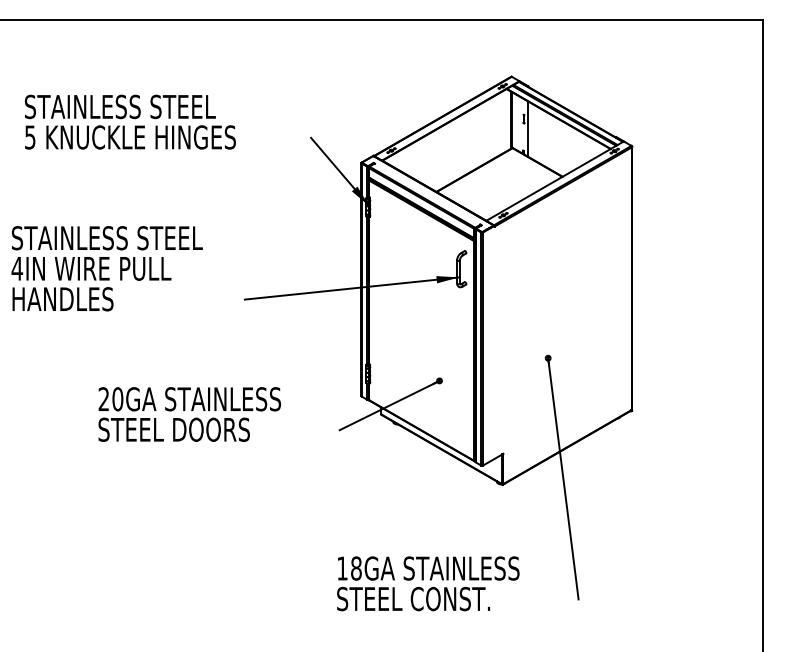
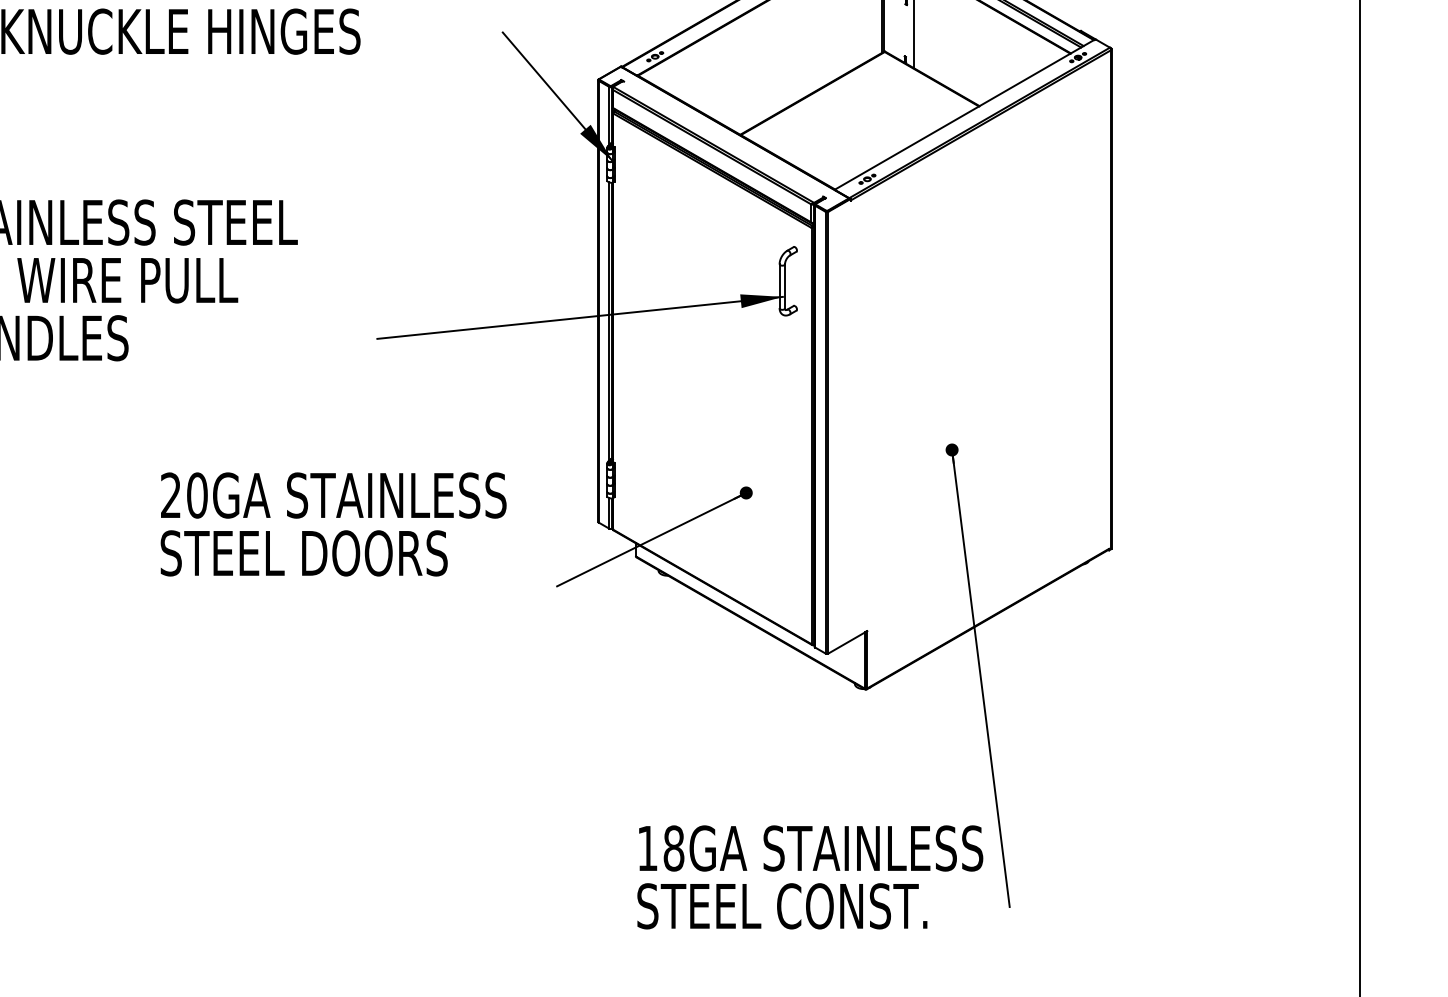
text: (189, 414) -> (333, 524), moved
text: (428, 583) -> (810, 876), moved

